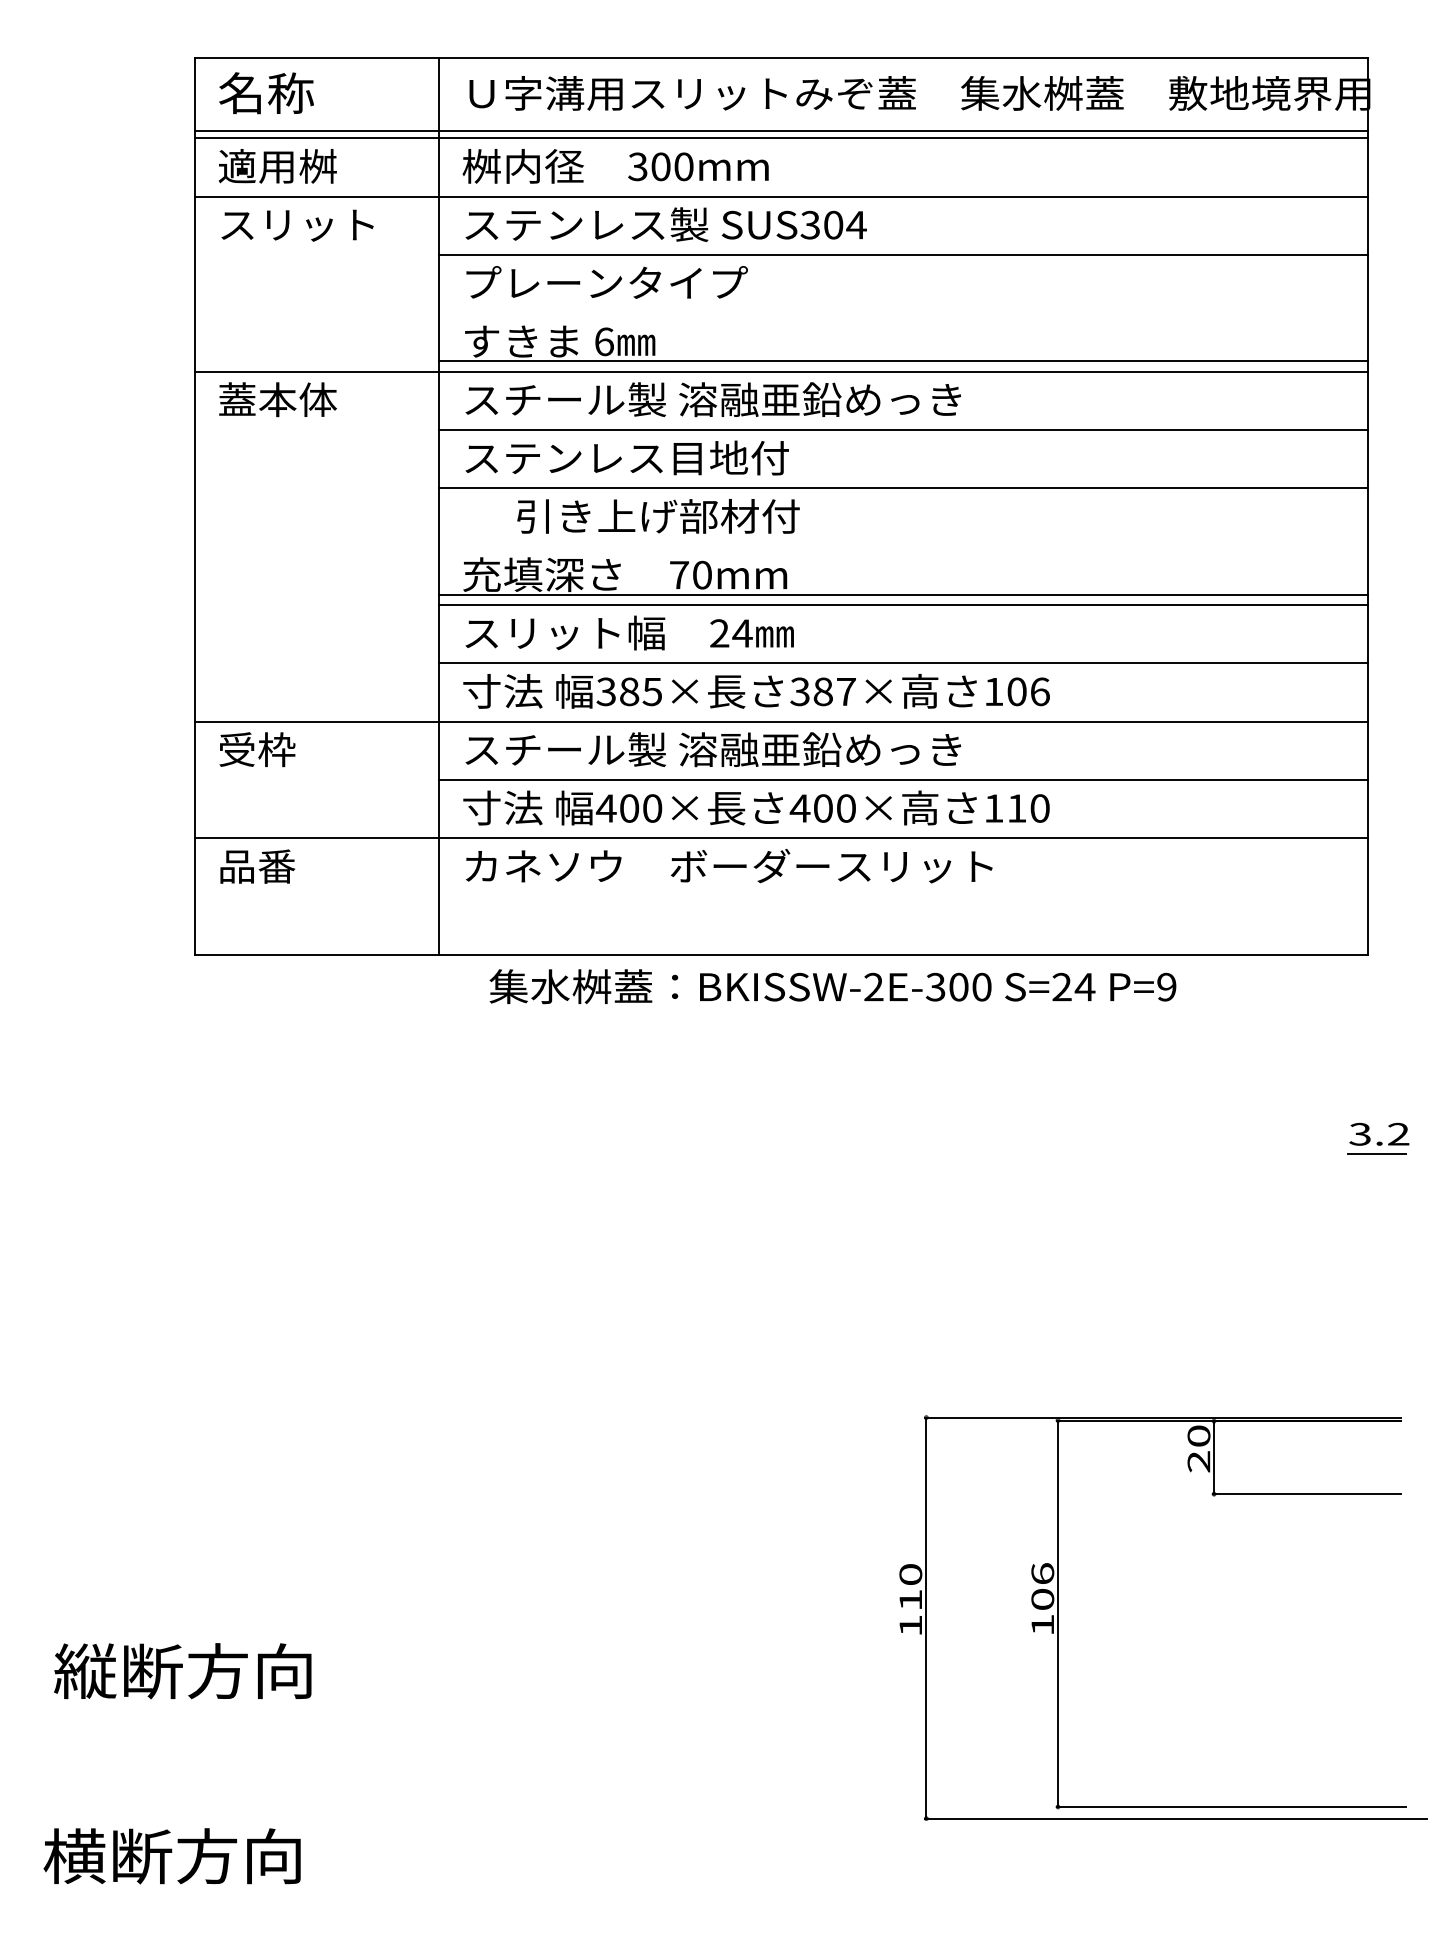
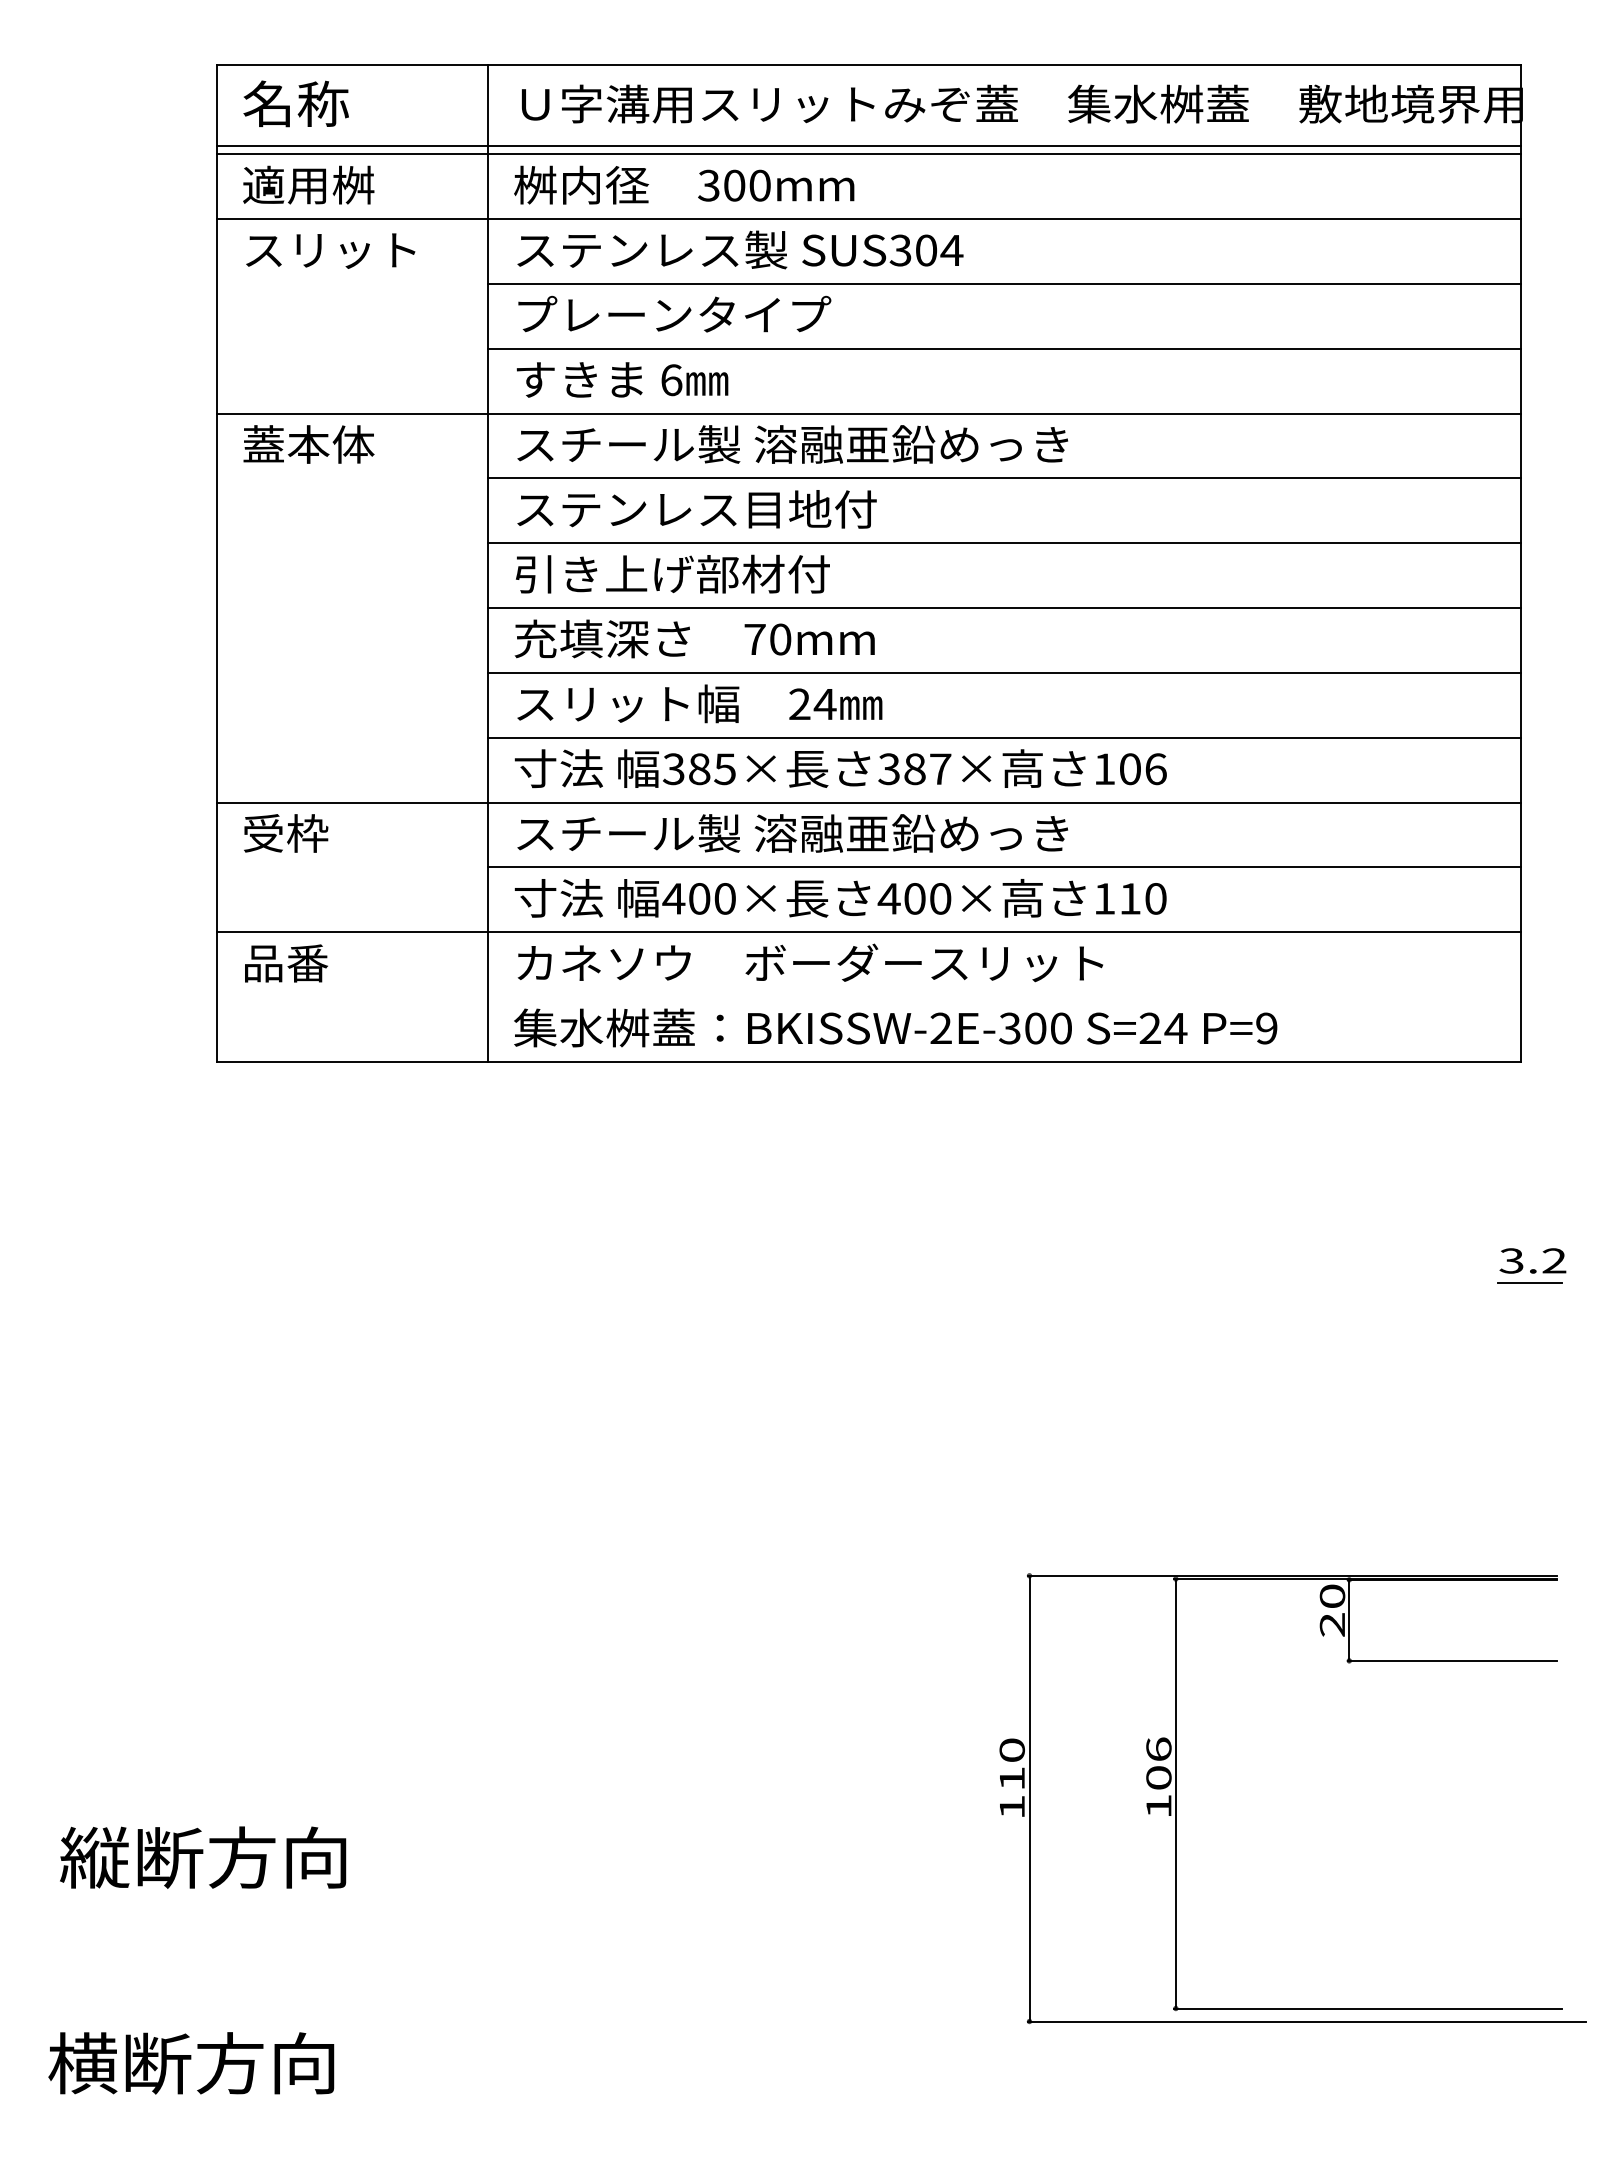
line: (903, 361) -> (1004, 348), moved
text: (658, 516) -> (672, 574), moved
line: (903, 594) -> (1004, 607), moved
text: (832, 986) -> (895, 1027), moved

